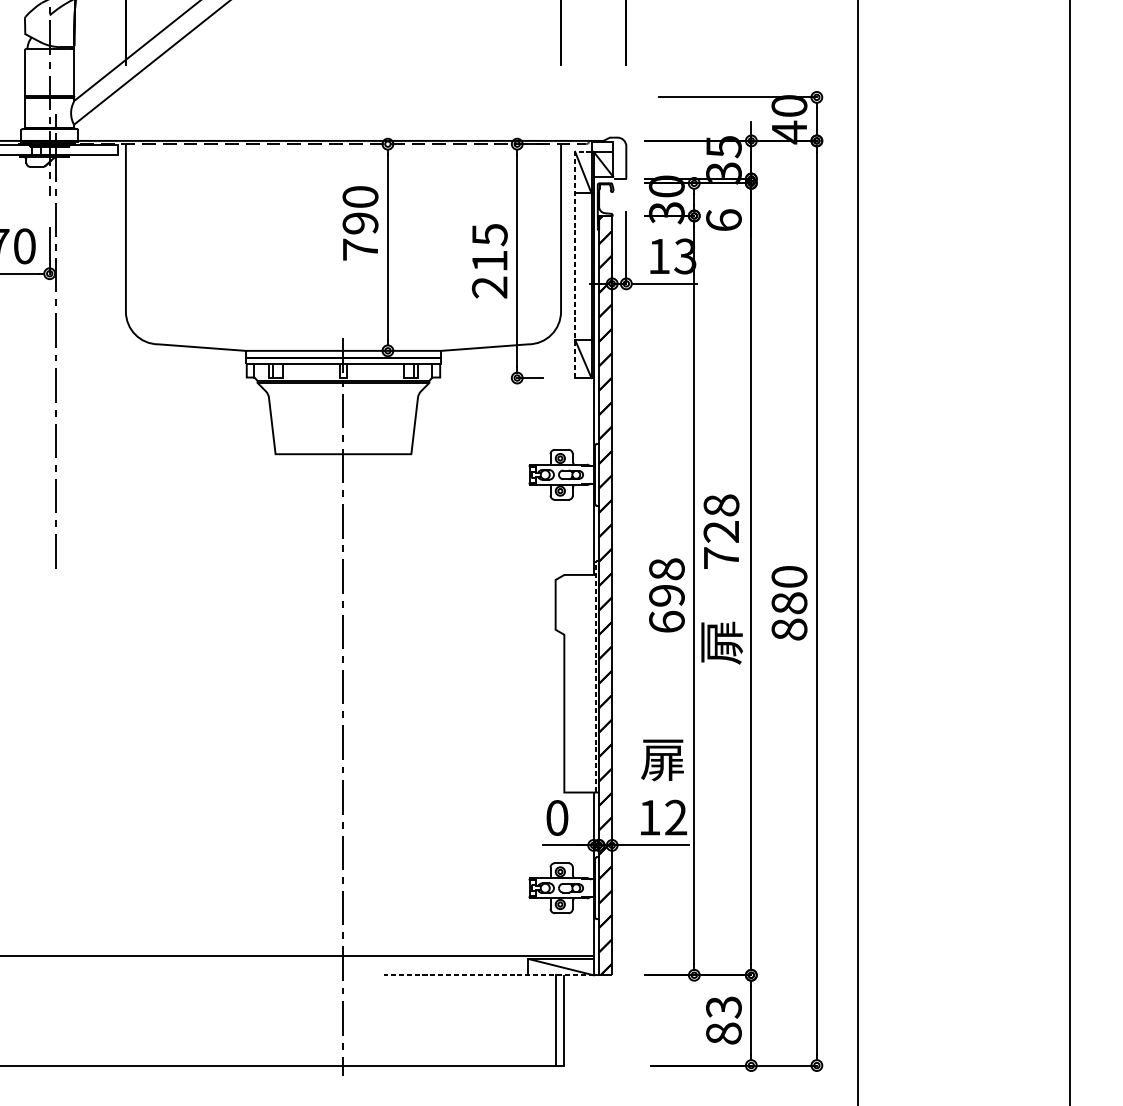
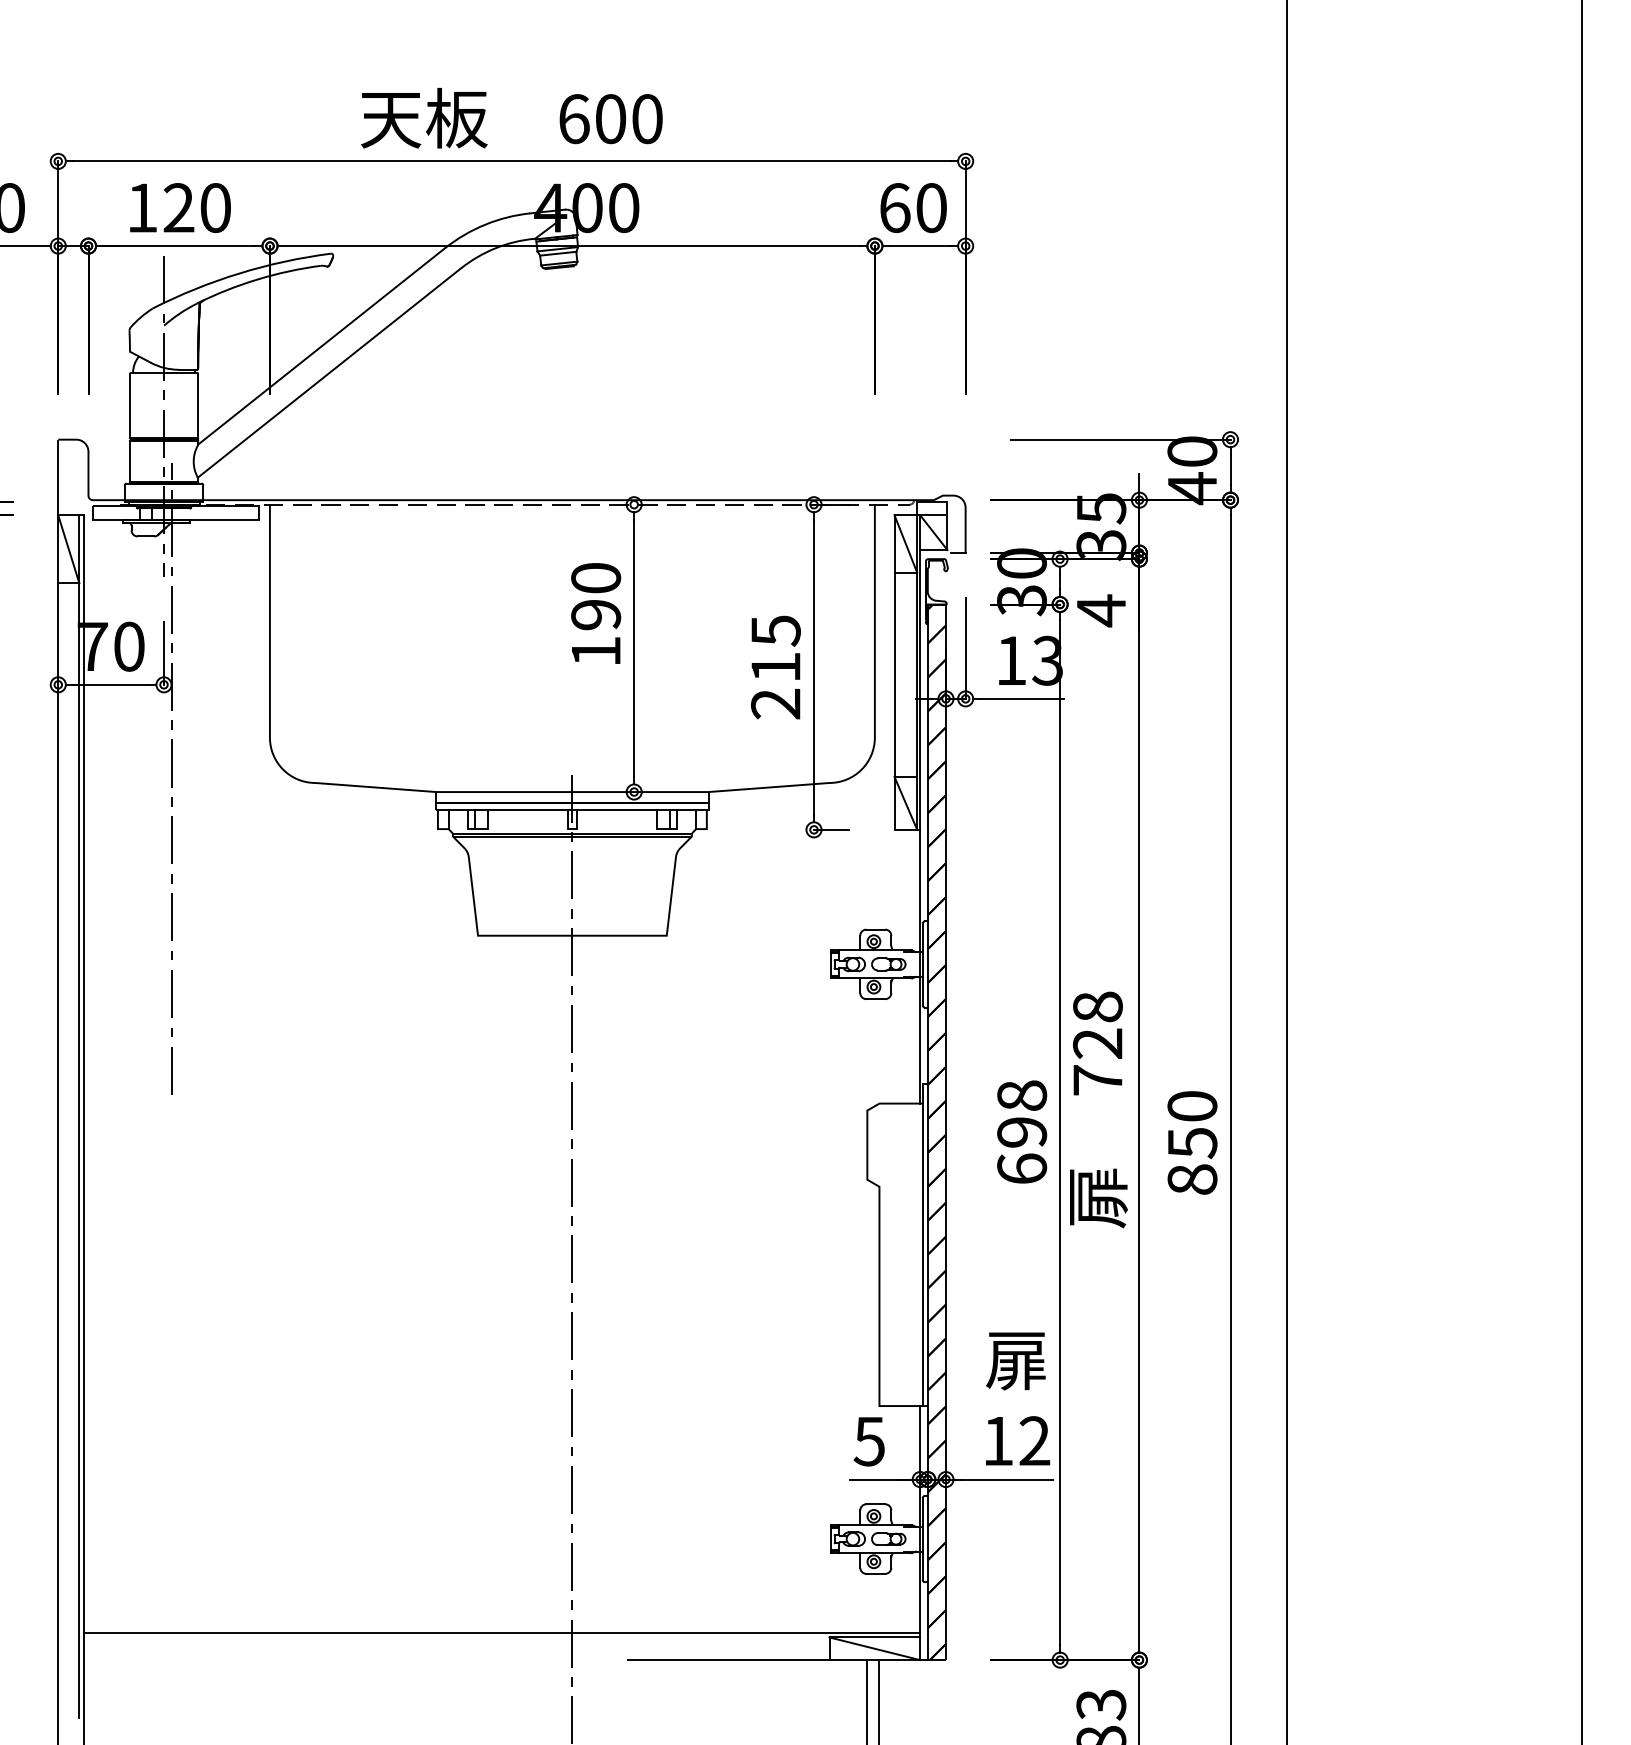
text: (724, 220) -> (1101, 610), 6 -> 4
text: (360, 249) -> (596, 651), 790 -> 190
line: (575, 256) -> (894, 661), dashed -> solid
text: (789, 603) -> (1192, 1143), 880 -> 850
line: (596, 674) -> (923, 1242), dashed -> solid
text: (556, 818) -> (868, 1441), 0 -> 5
line: (488, 975) -> (774, 1660), dashed -> solid

